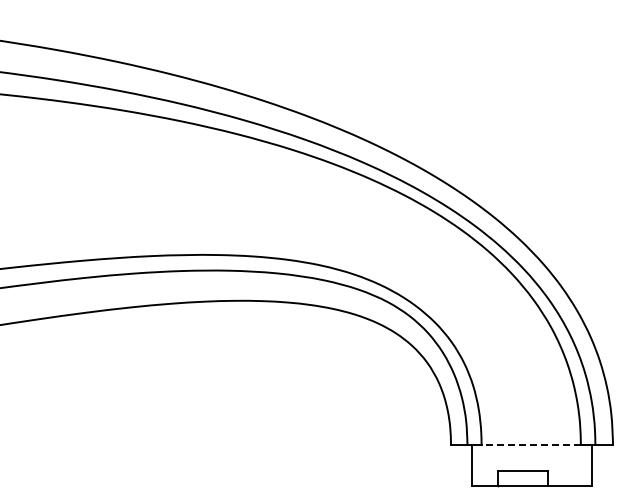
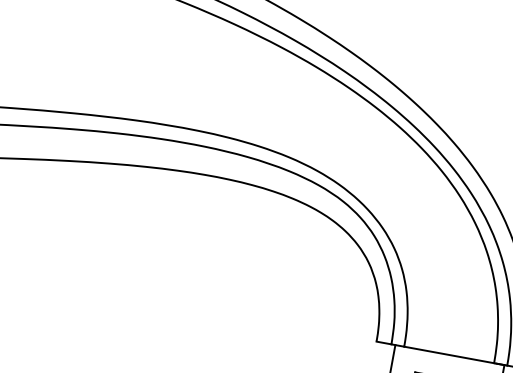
line: (531, 445) -> (449, 355), dashed -> solid

